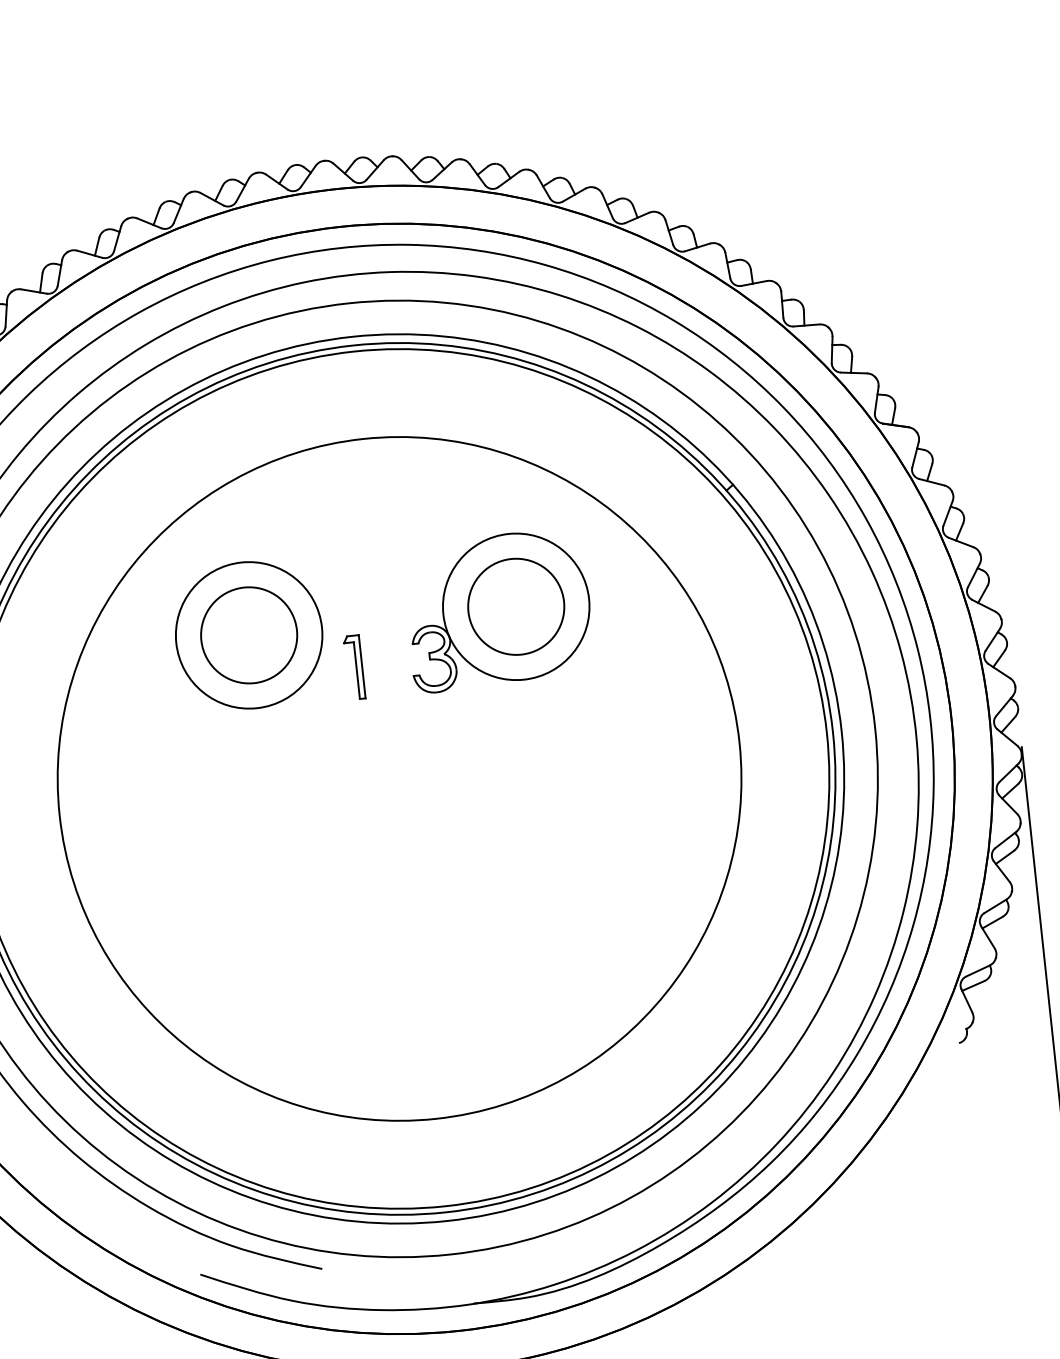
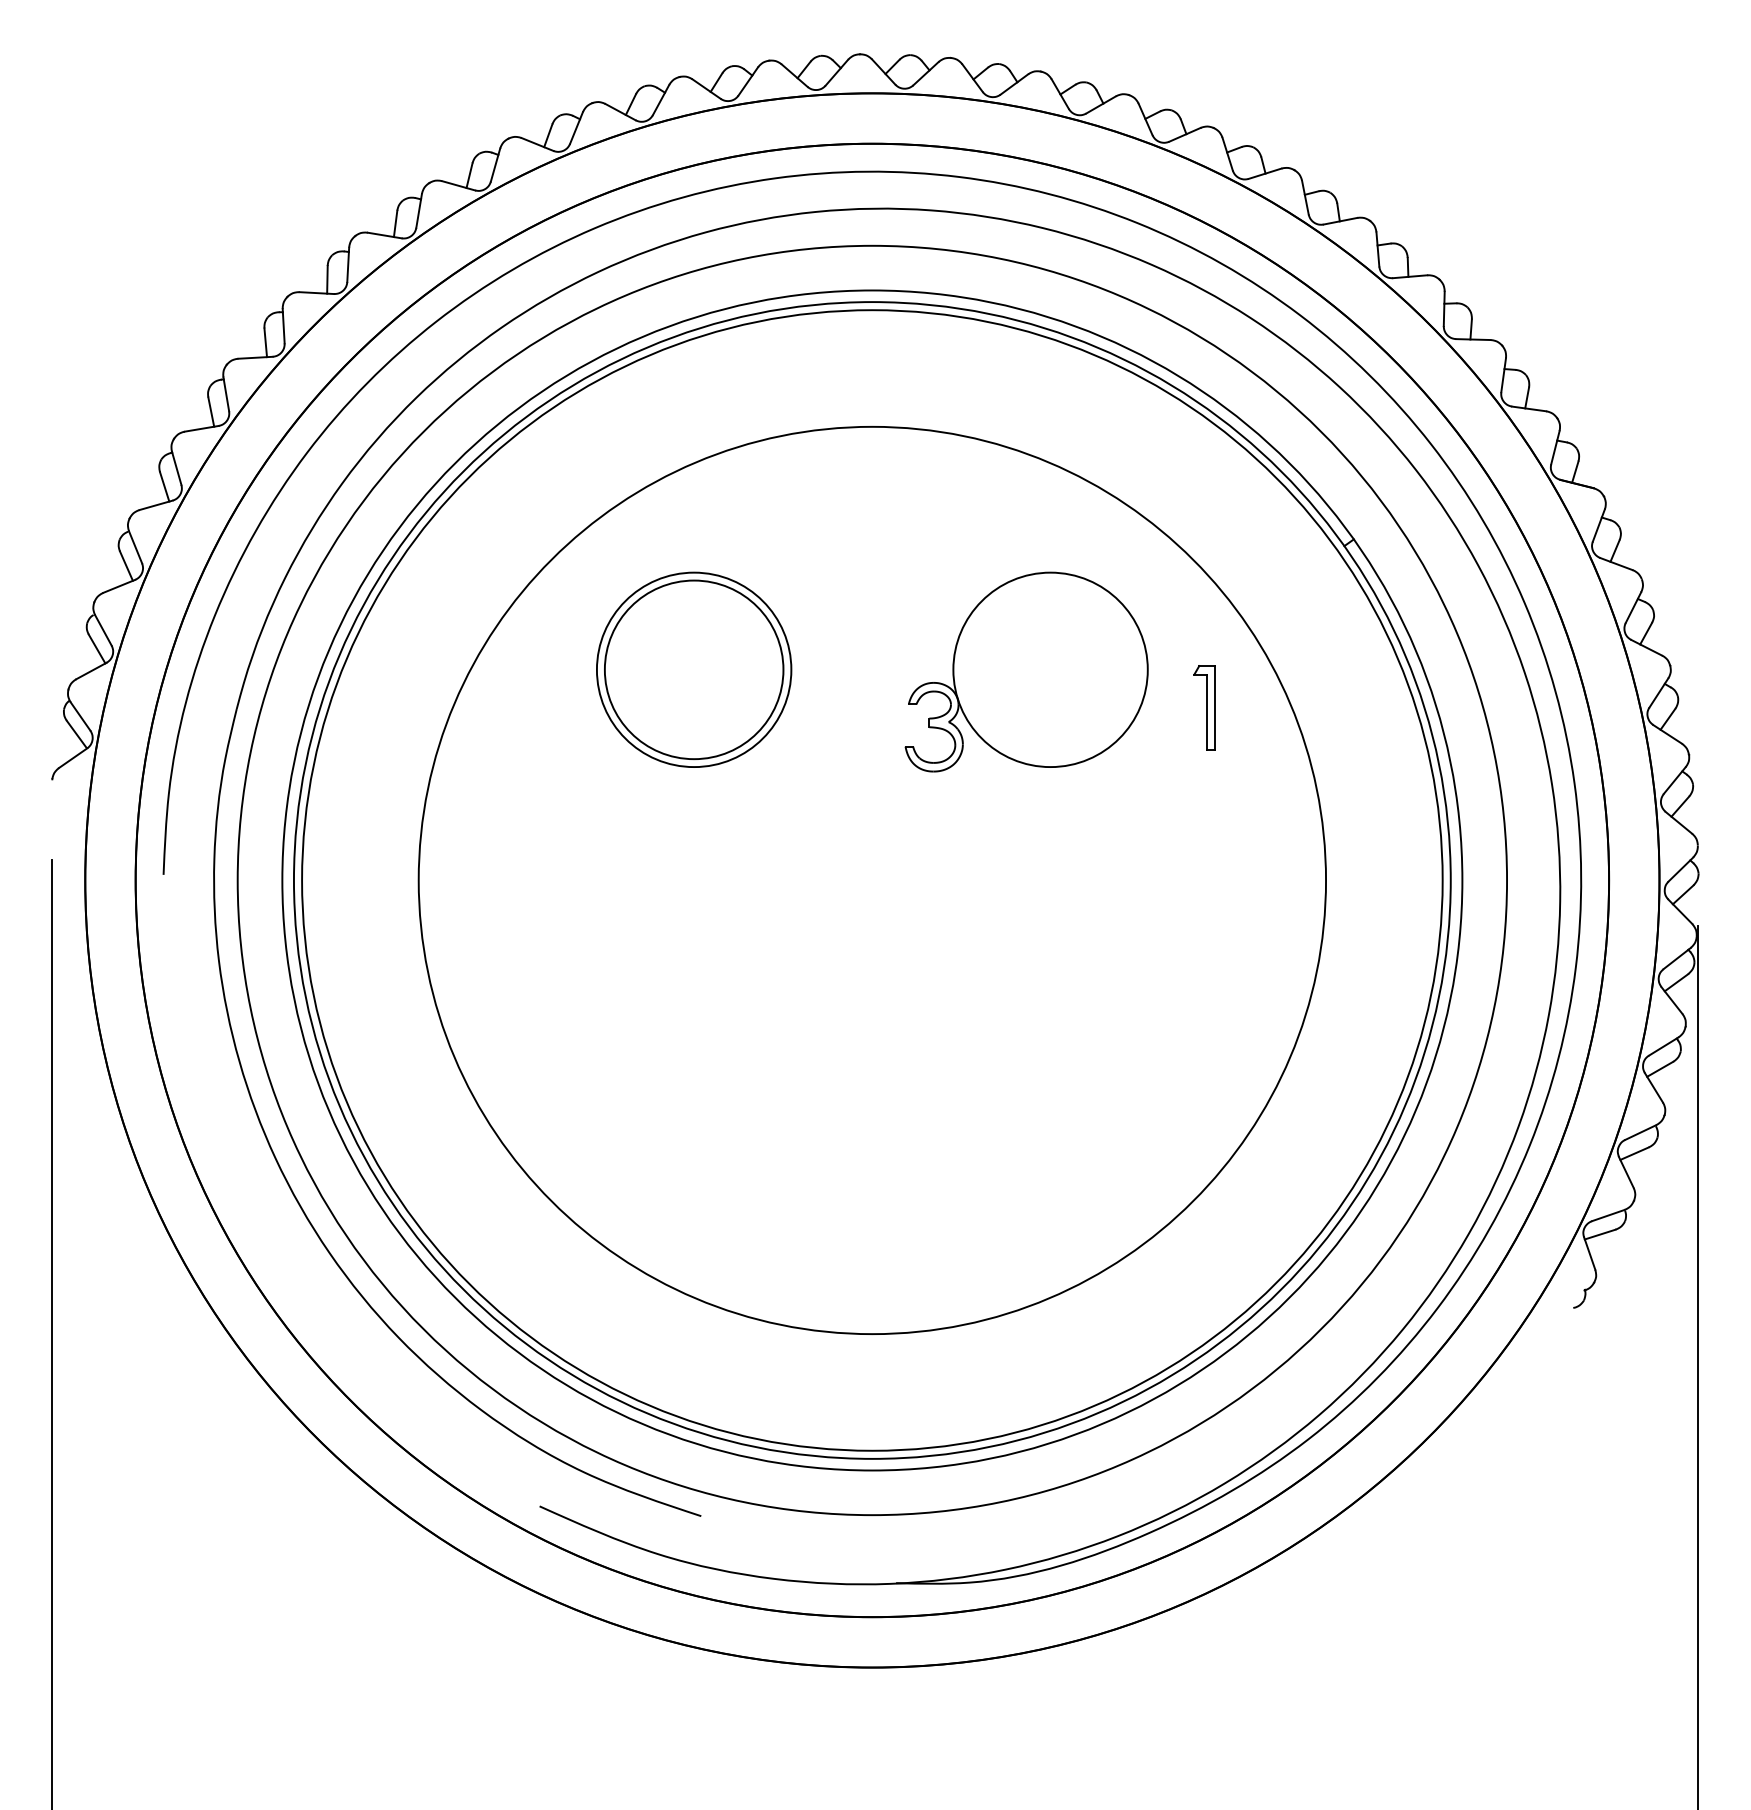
circle: (516, 606) -> (1050, 669), removed
circle: (248, 635) -> (693, 669), size x1.4
part: (354, 667) -> (1204, 707), moved

